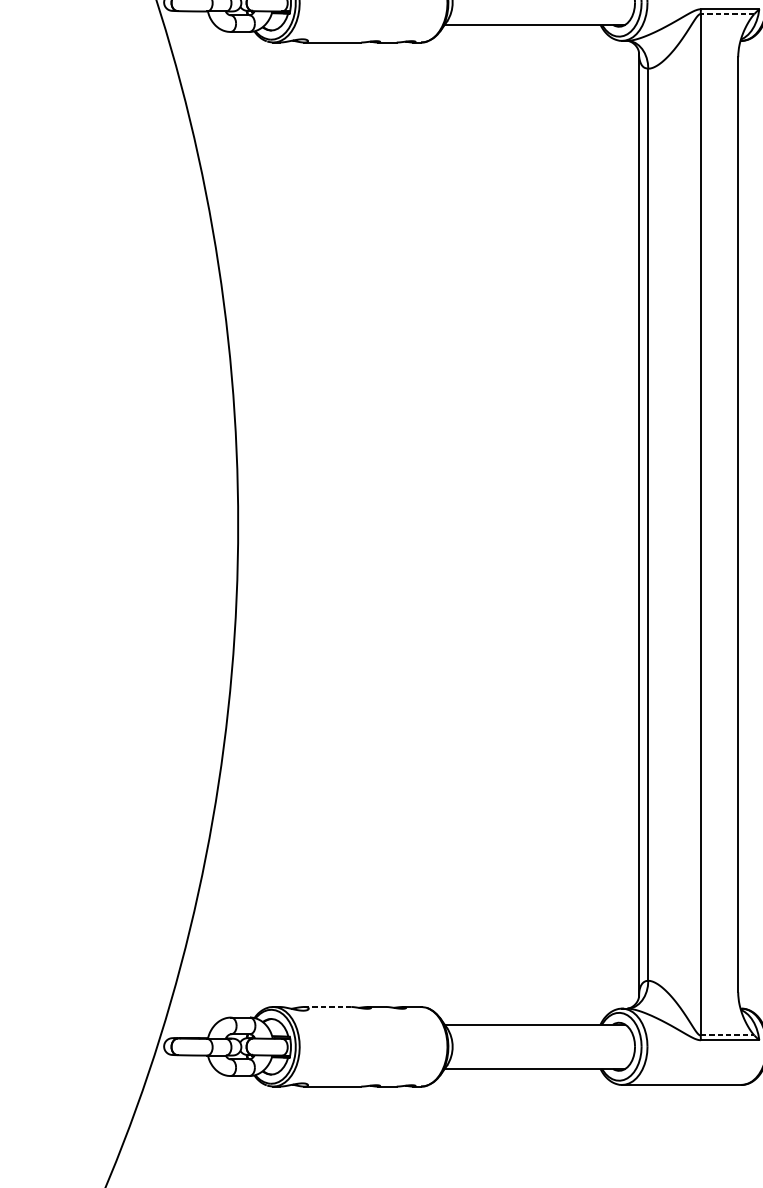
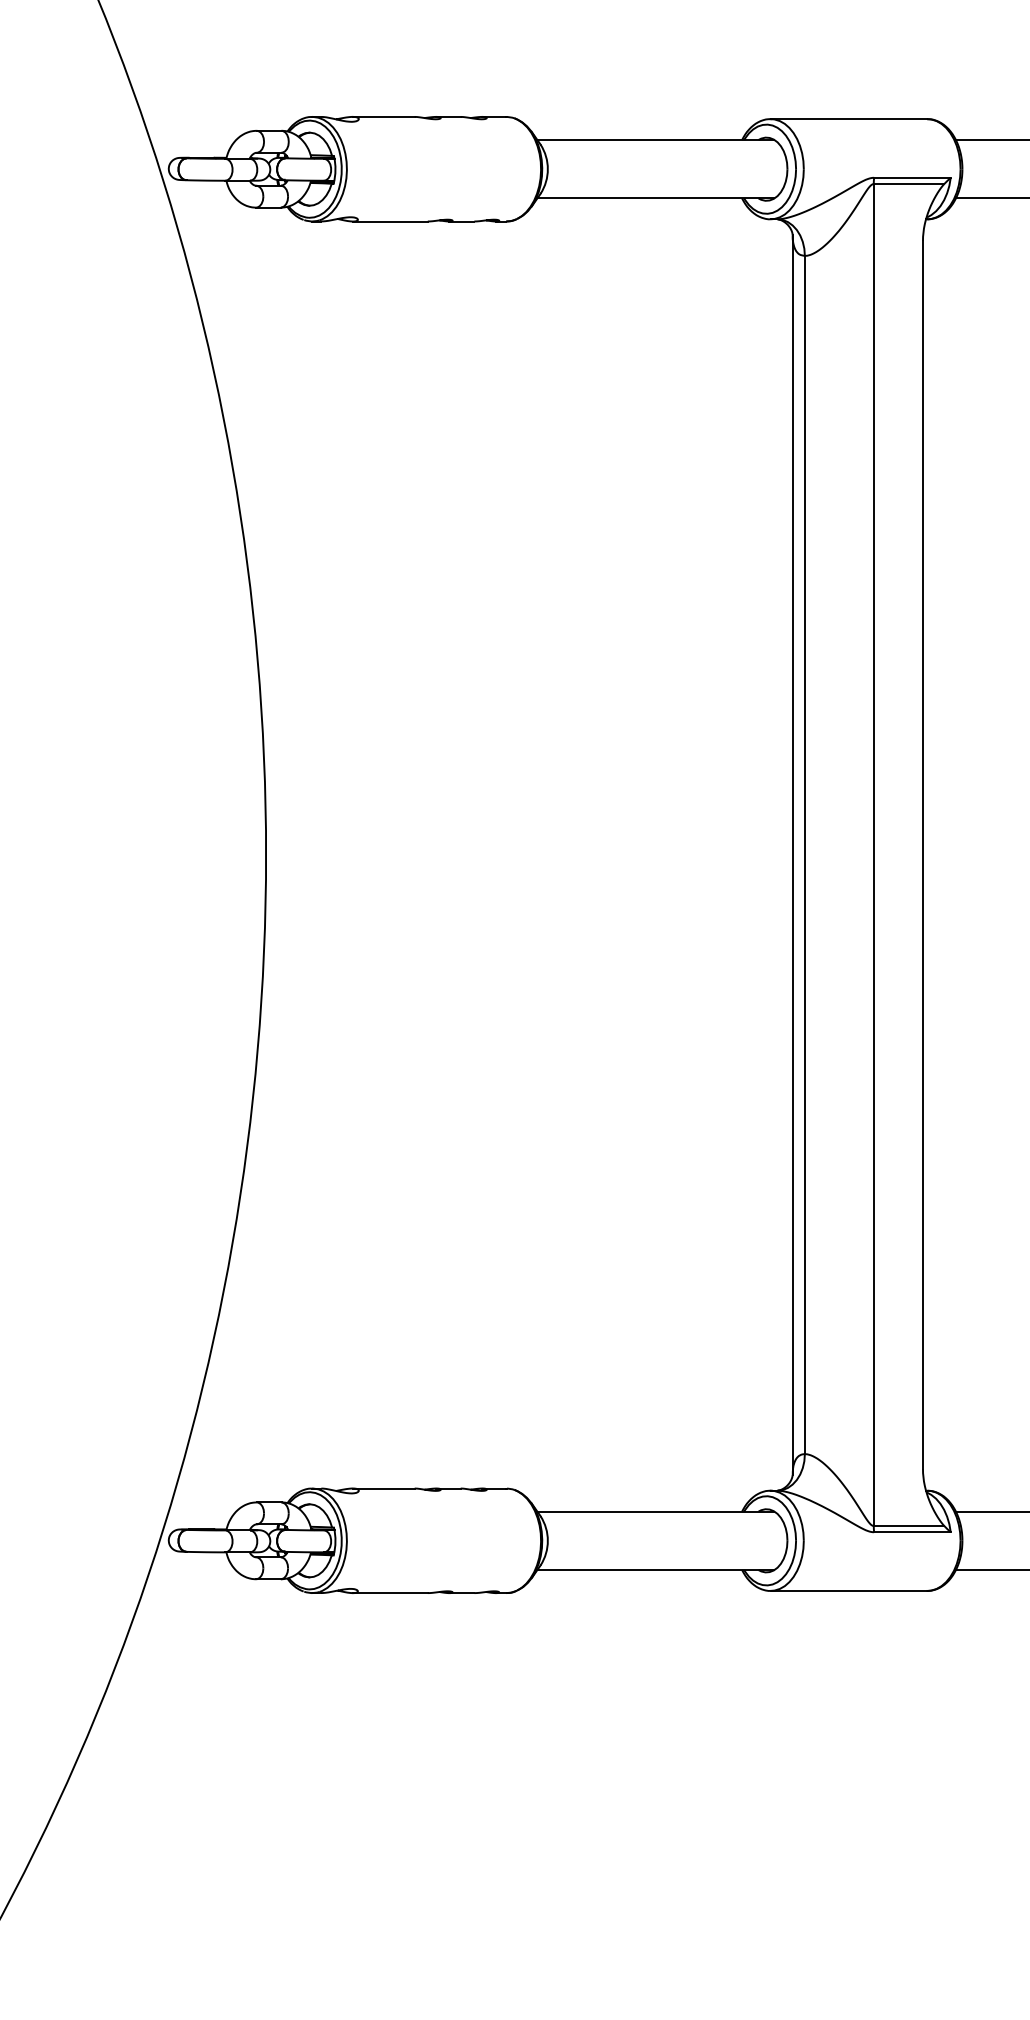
line: (727, 14) -> (908, 184), dashed -> solid
line: (327, 1006) -> (383, 1488), dashed -> solid
line: (727, 1035) -> (909, 1525), dashed -> solid

